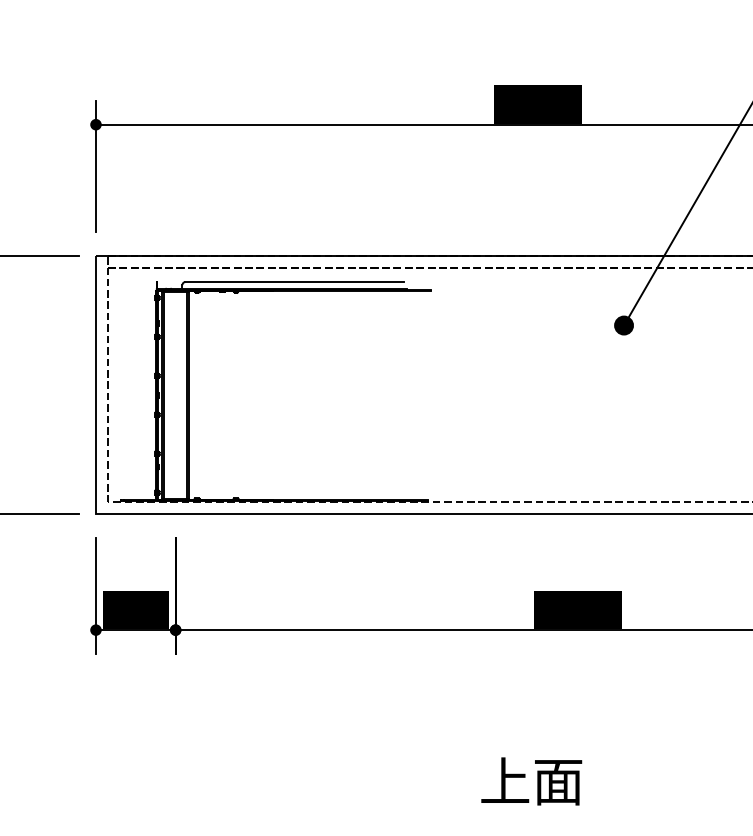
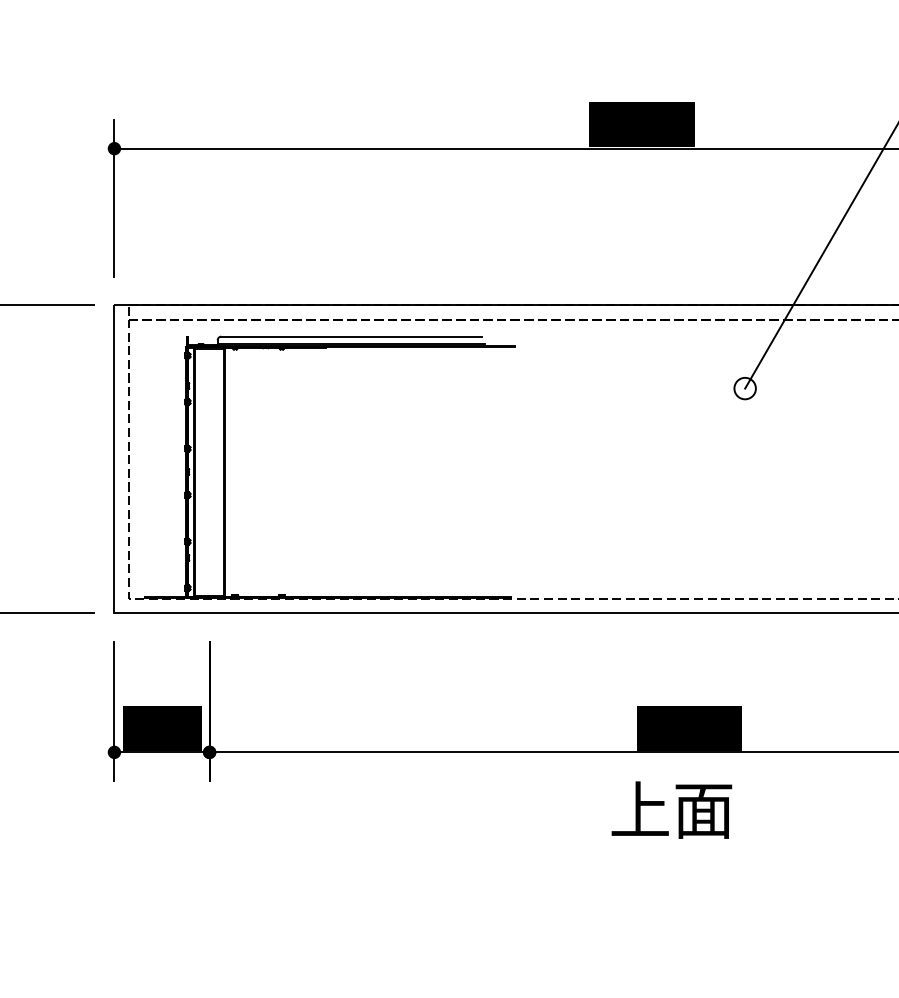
fill: (623, 325) -> (744, 388), removed
text: (531, 780) -> (671, 809), moved

